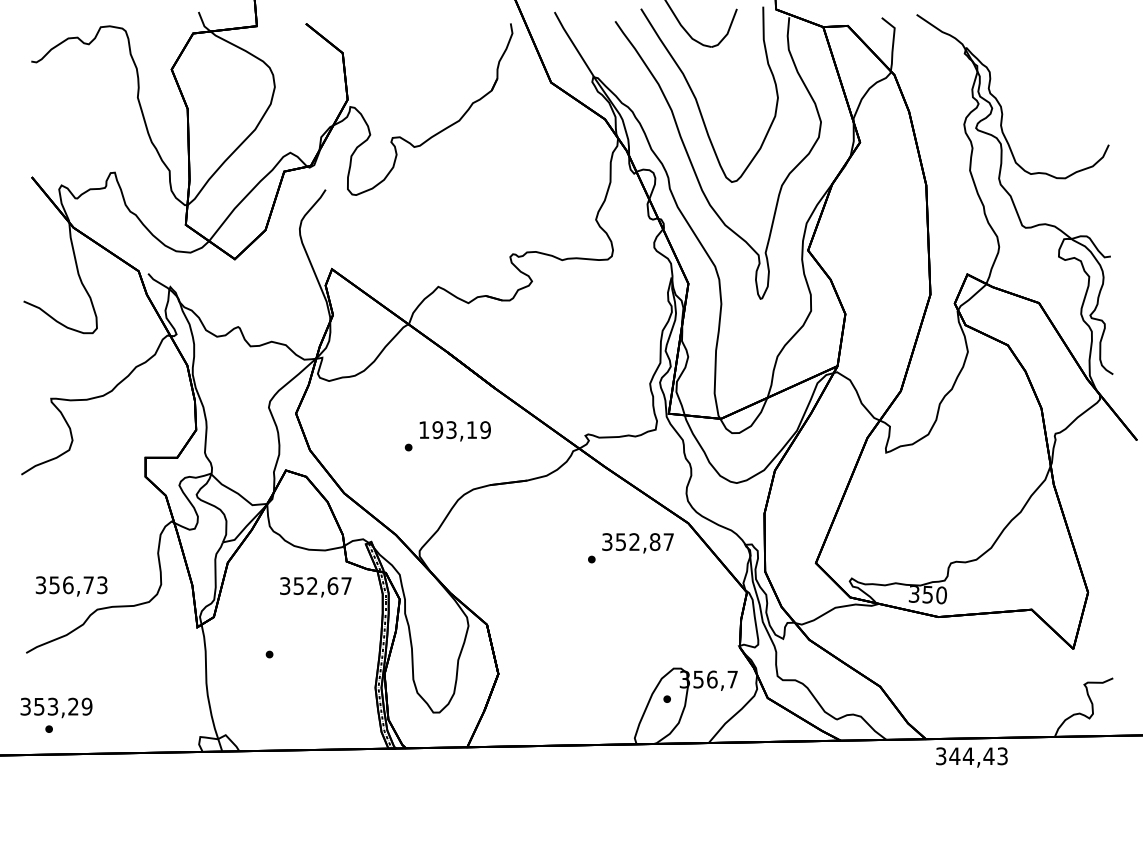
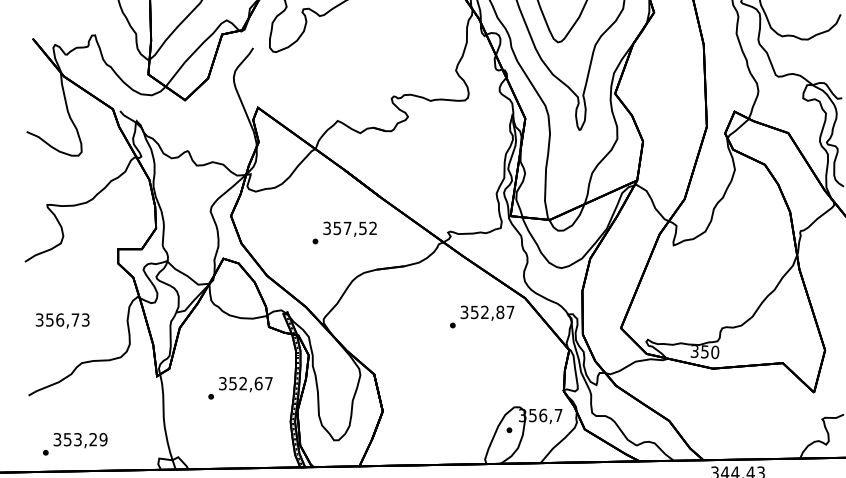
text: (454, 430) -> (349, 228), 193,19 -> 357,52
text: (71, 586) -> (62, 320), moved
text: (315, 587) -> (245, 384), moved
text: (56, 707) -> (80, 440), moved

